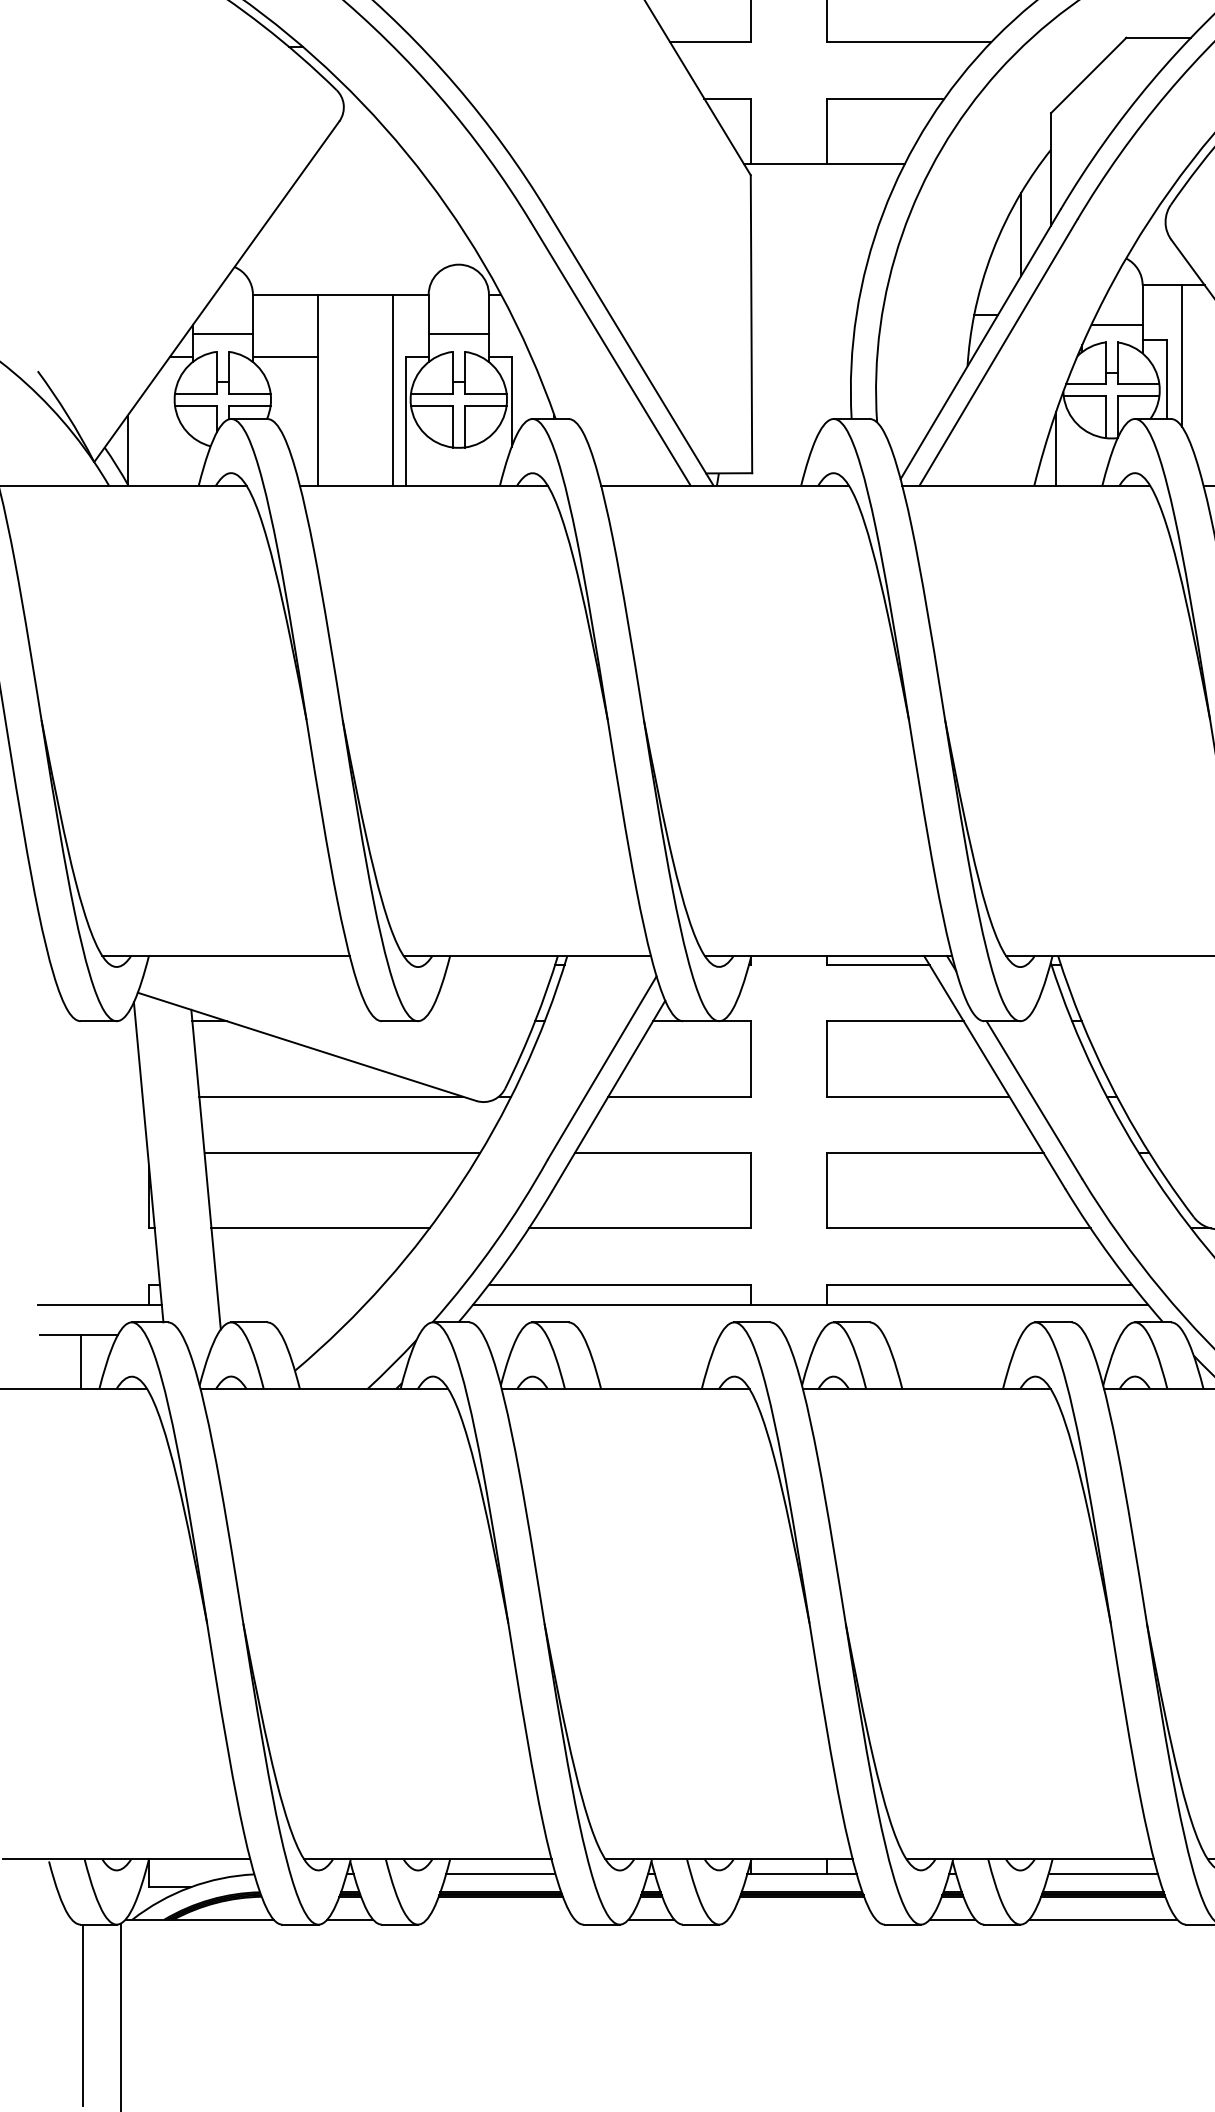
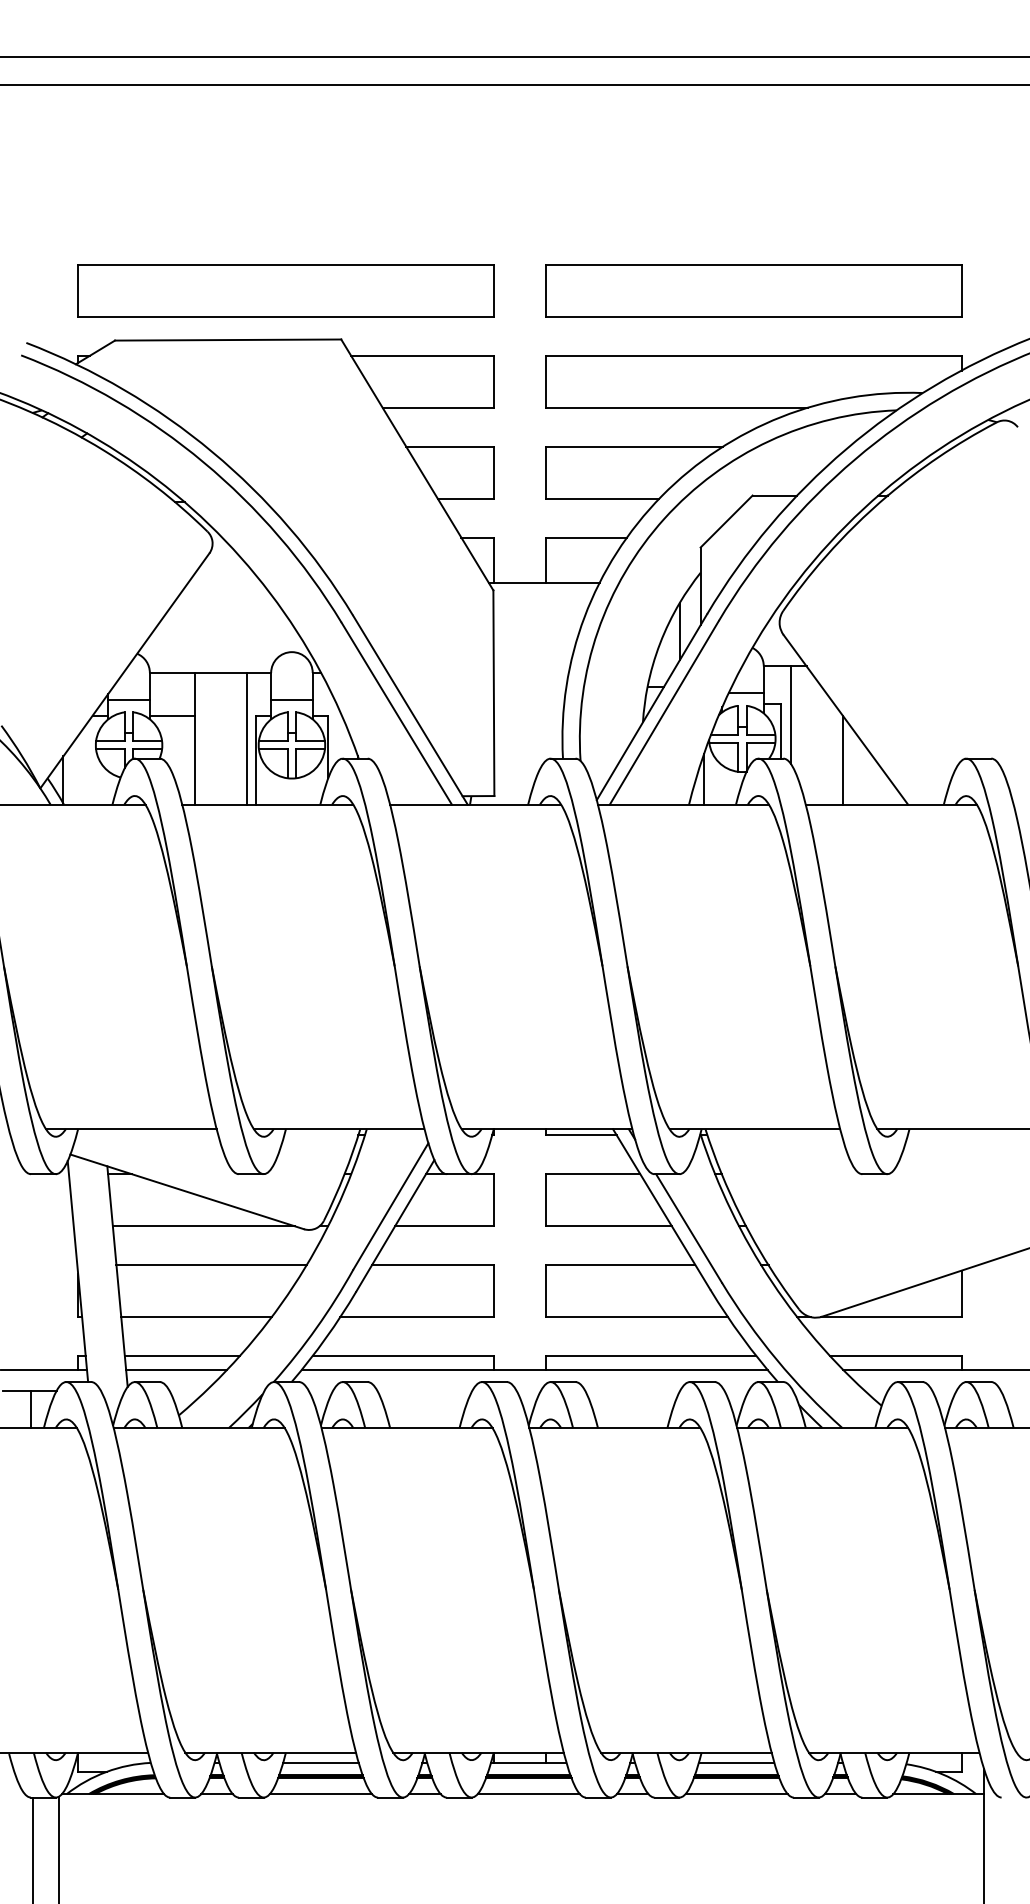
line: (298, 1285) -> (181, 1356), added
line: (291, 1305) -> (176, 1370), added
line: (500, 1920) -> (320, 1794), added
line: (801, 1920) -> (528, 1794), added

